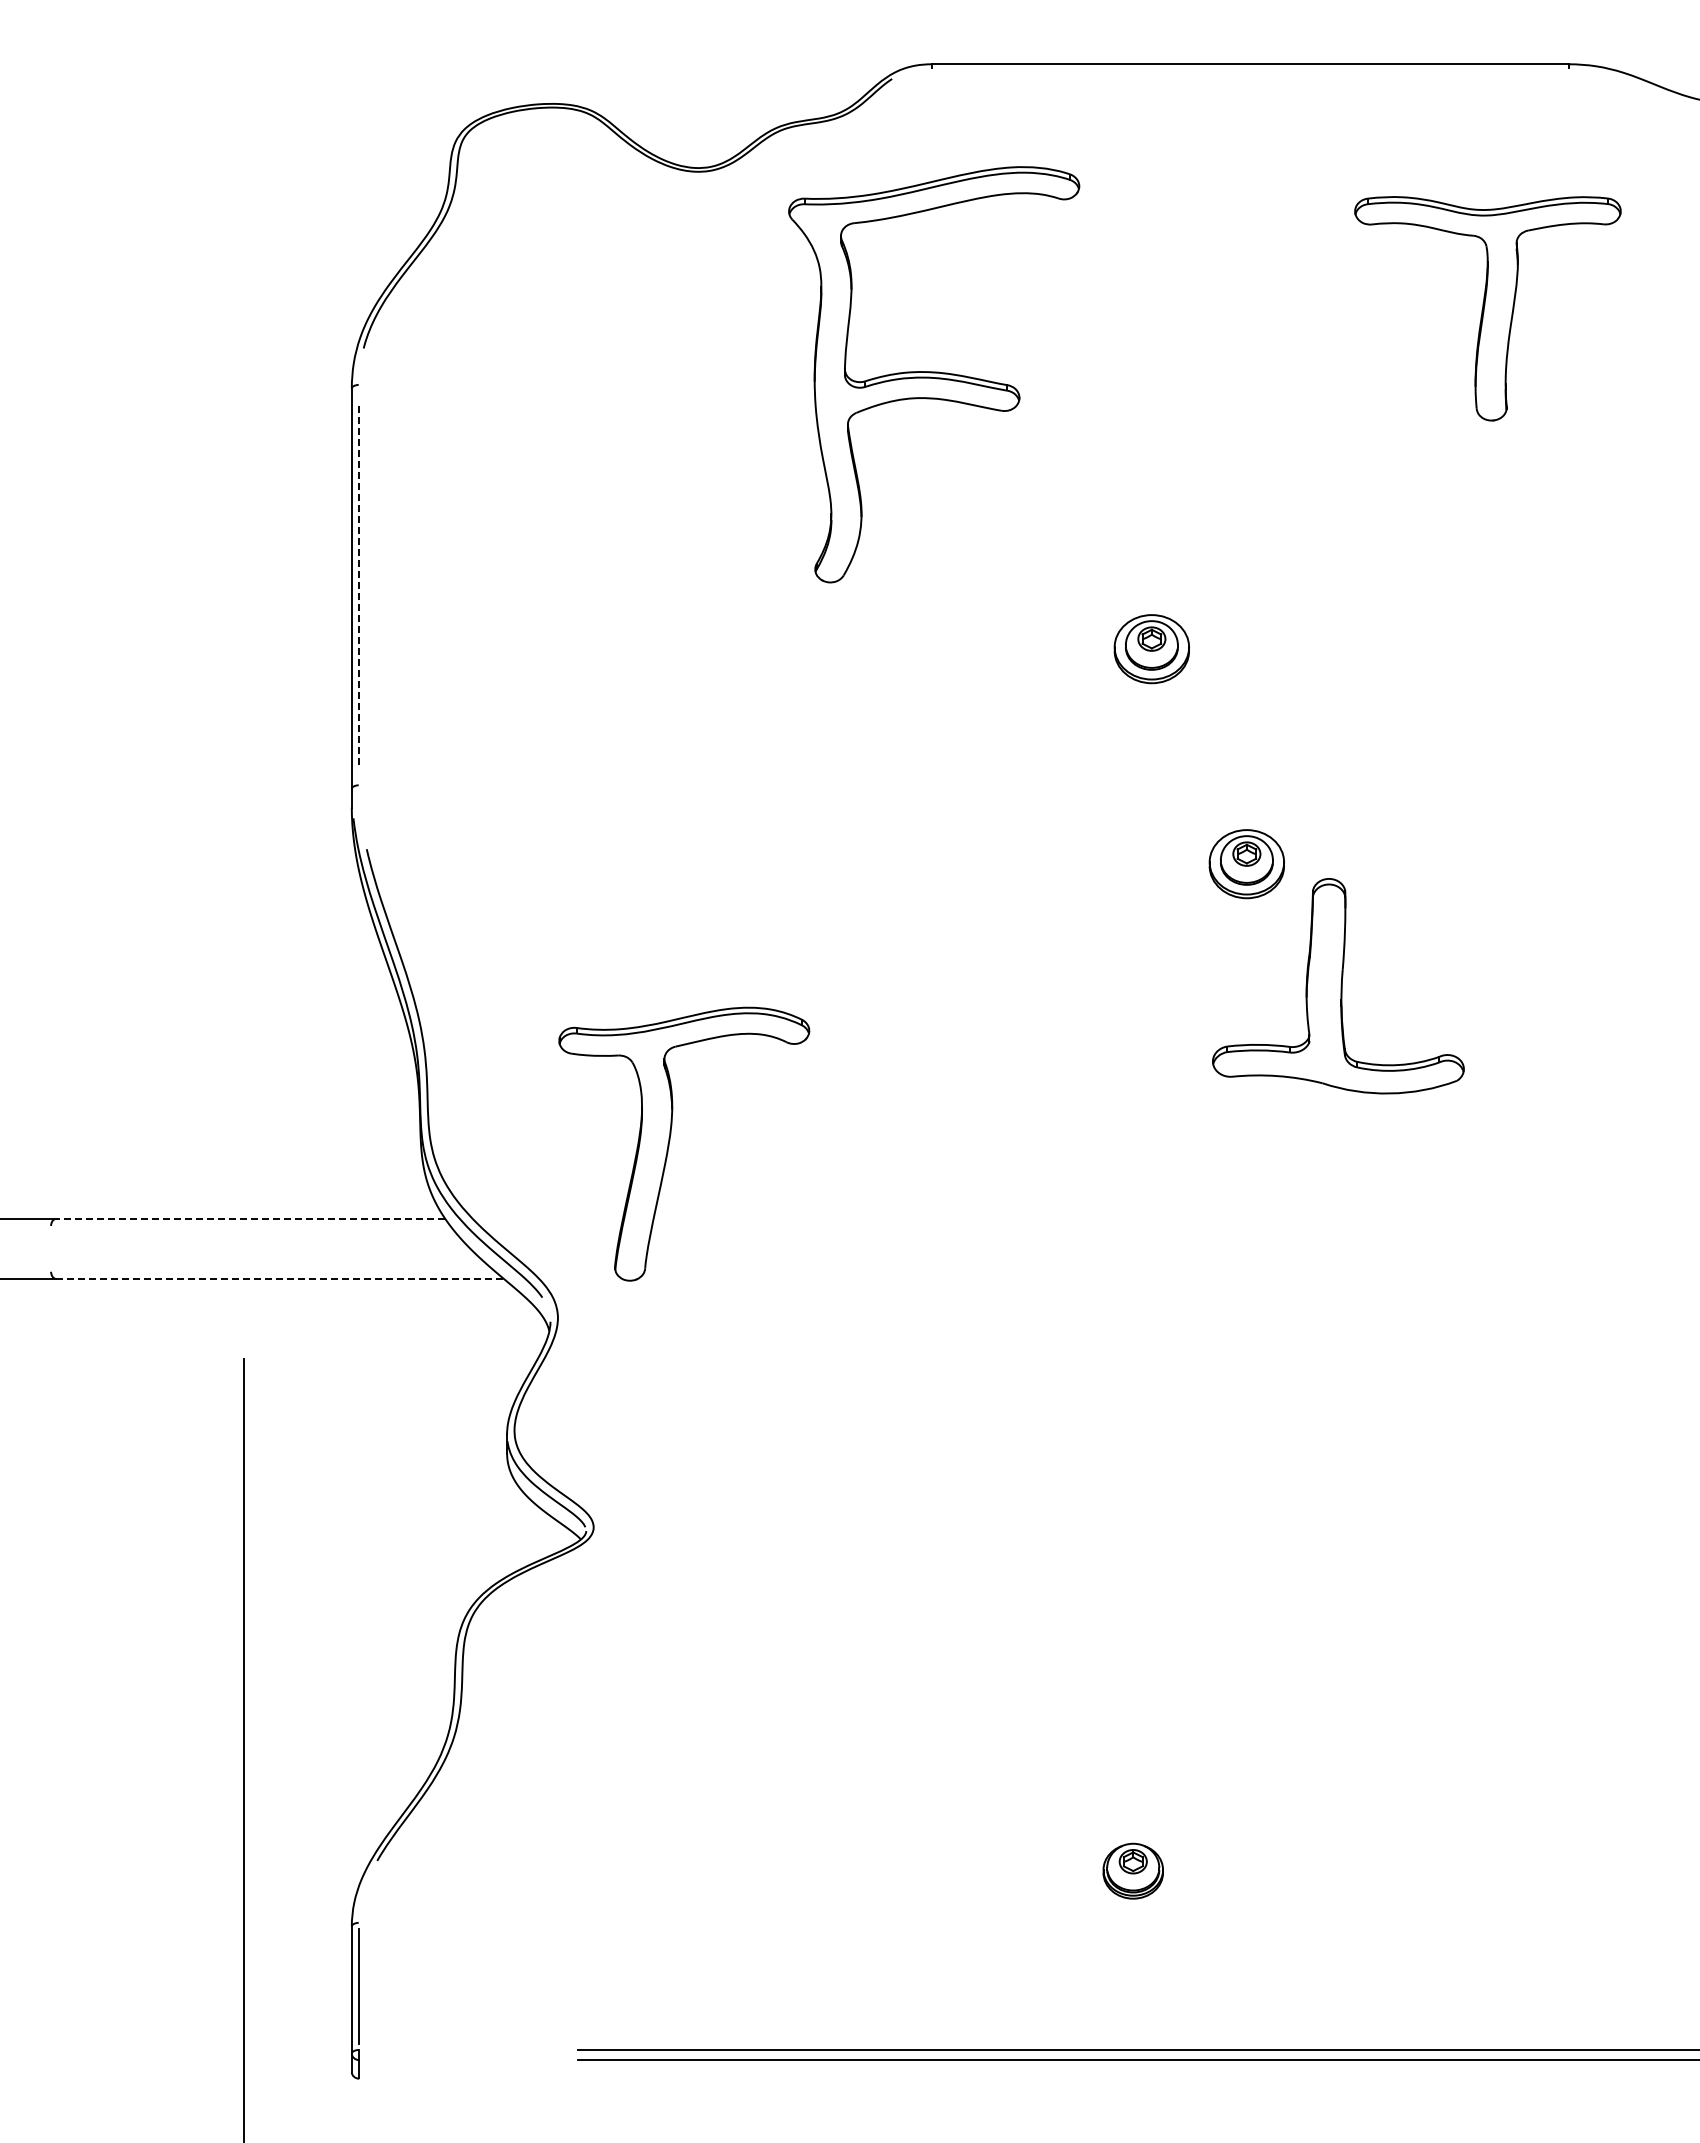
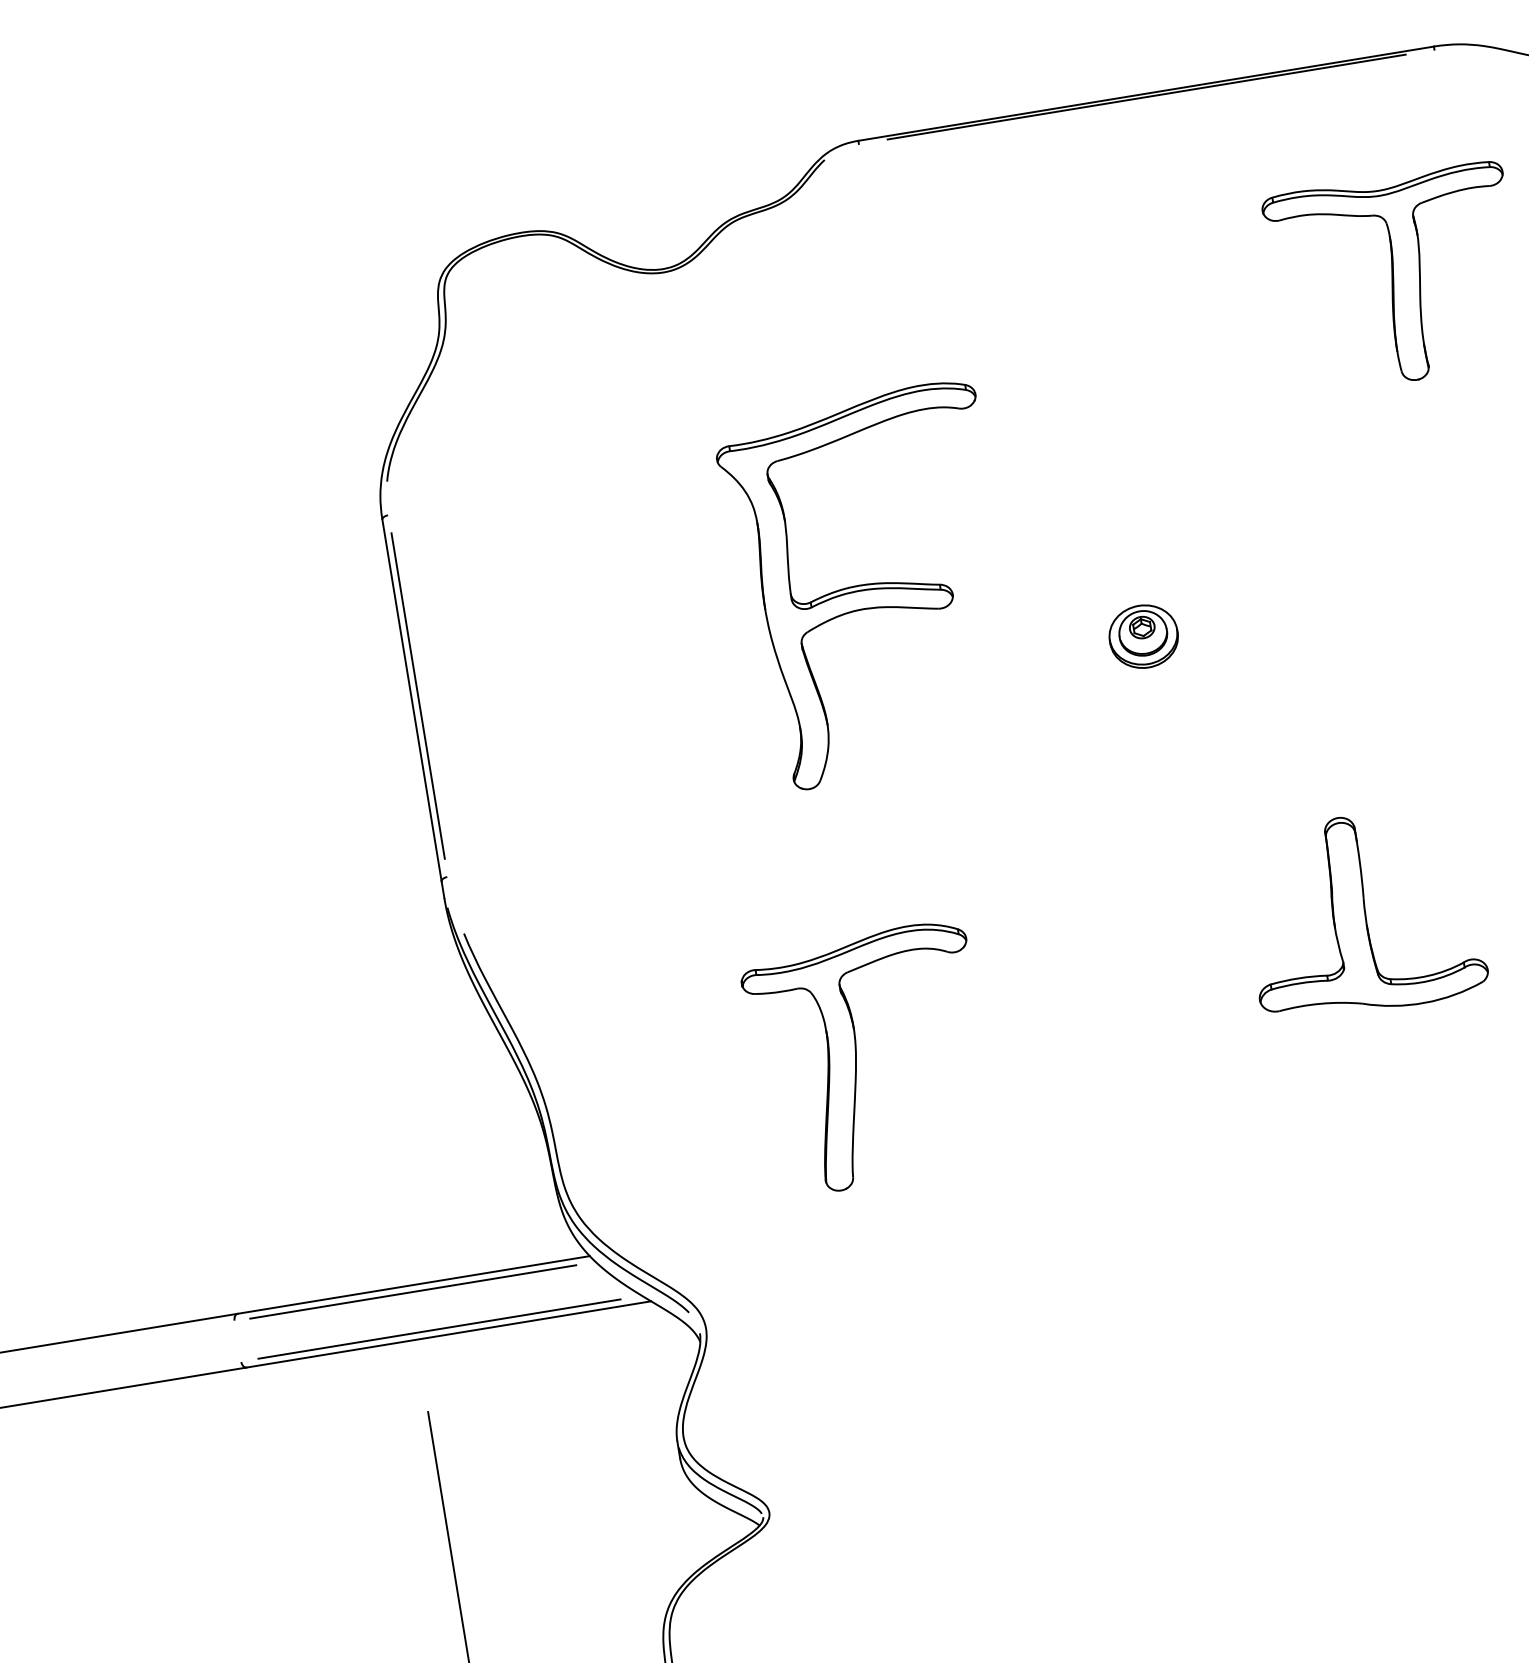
line: (1249, 68) -> (1146, 97), added
part: (934, 374) -> (872, 585), moved
line: (359, 584) -> (418, 695), dashed -> solid
part: (1246, 864) -> (1261, 817), removed
part: (670, 1141) -> (857, 1058), moved
line: (250, 1219) -> (413, 1285), dashed -> solid
line: (248, 1226) -> (412, 1291), added
line: (270, 1271) -> (439, 1329), added
line: (279, 1278) -> (448, 1334), dashed -> solid

